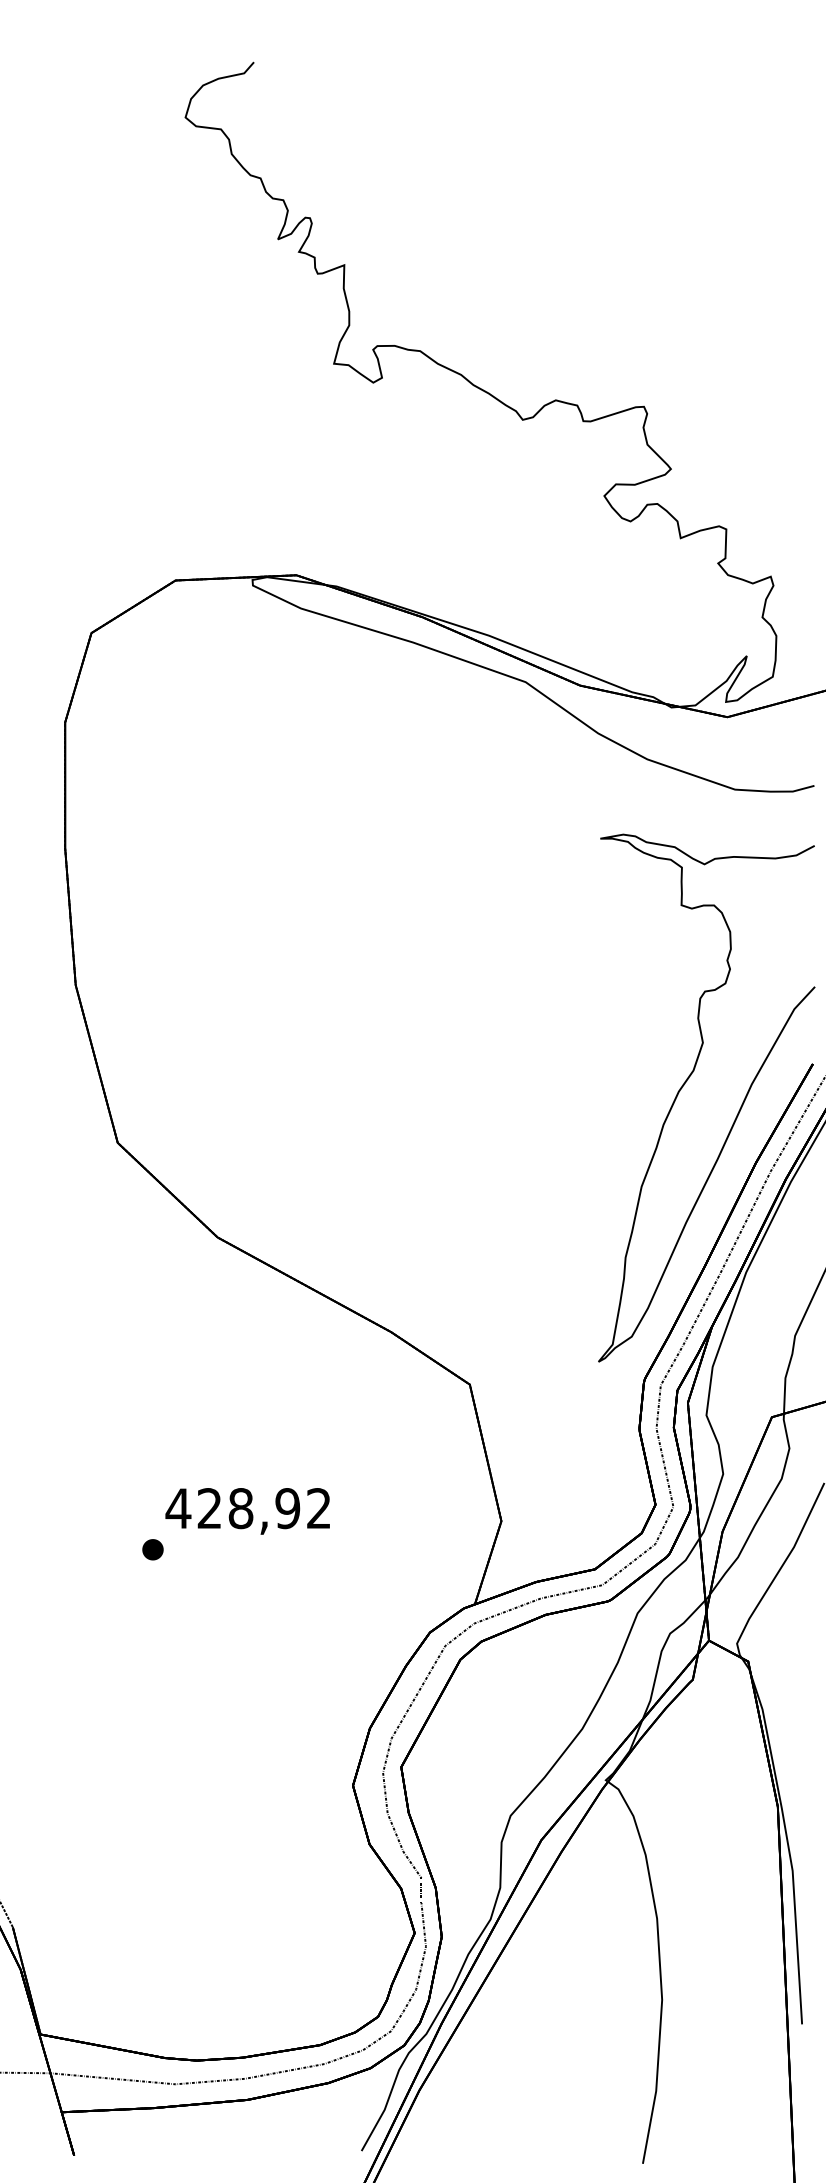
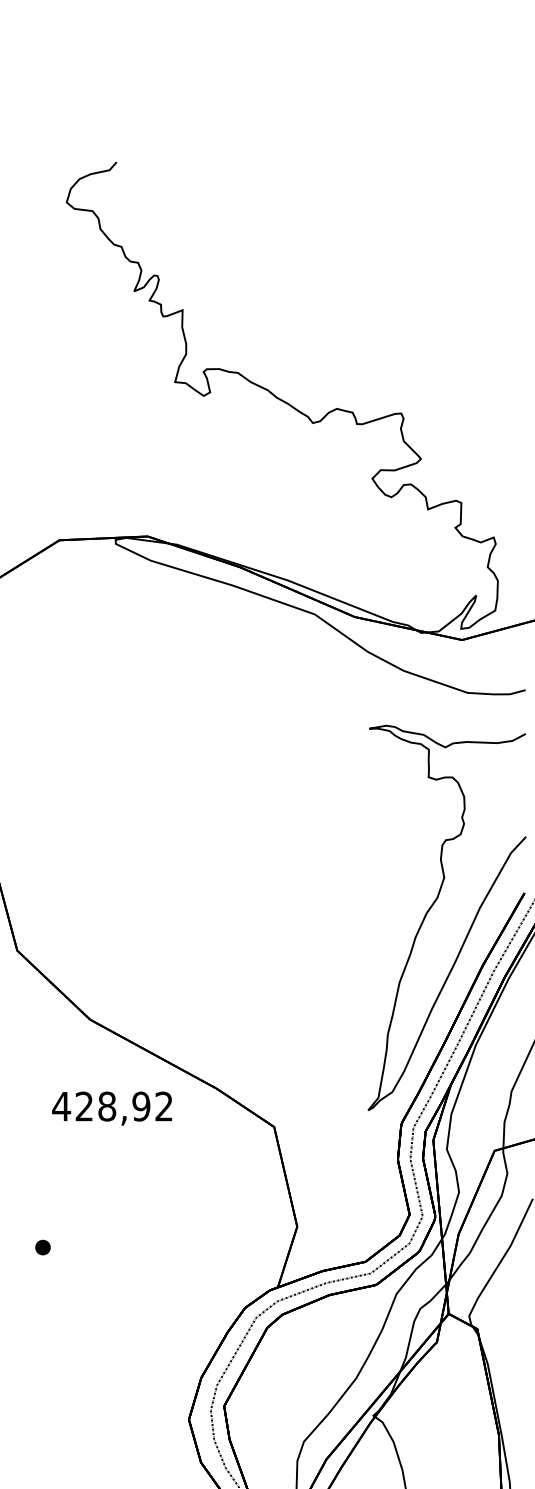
text: (247, 1511) -> (111, 1108), moved

